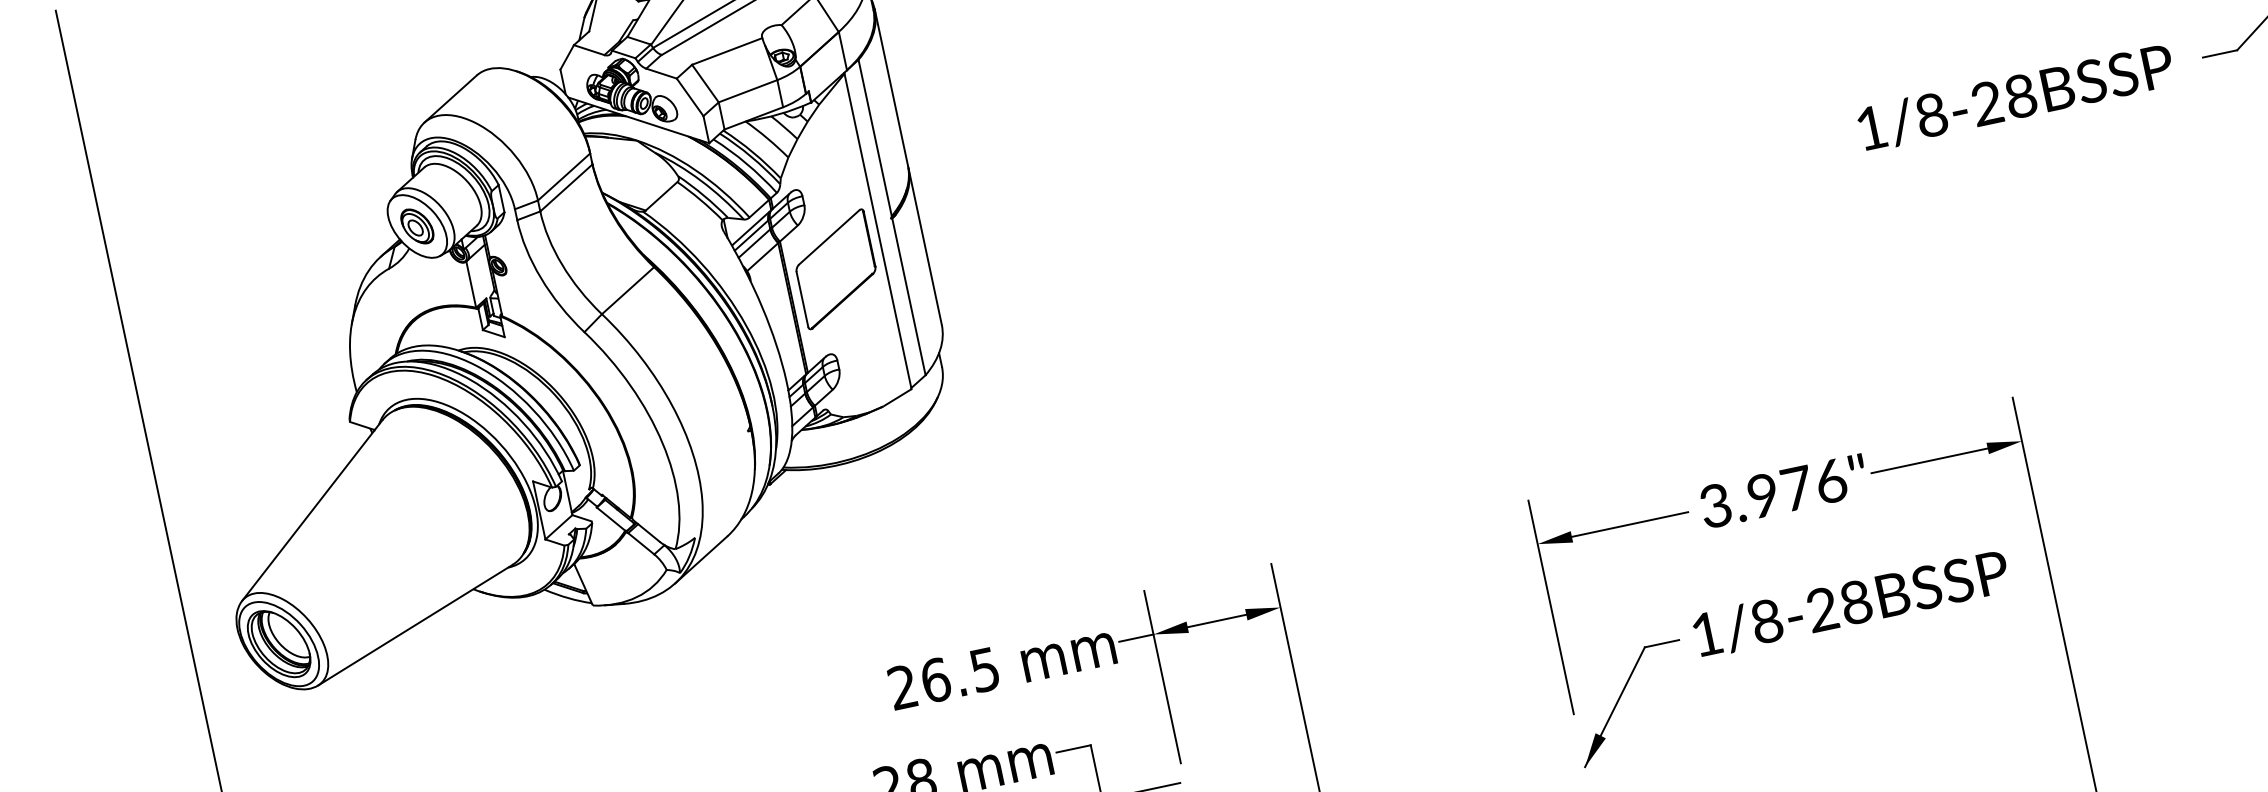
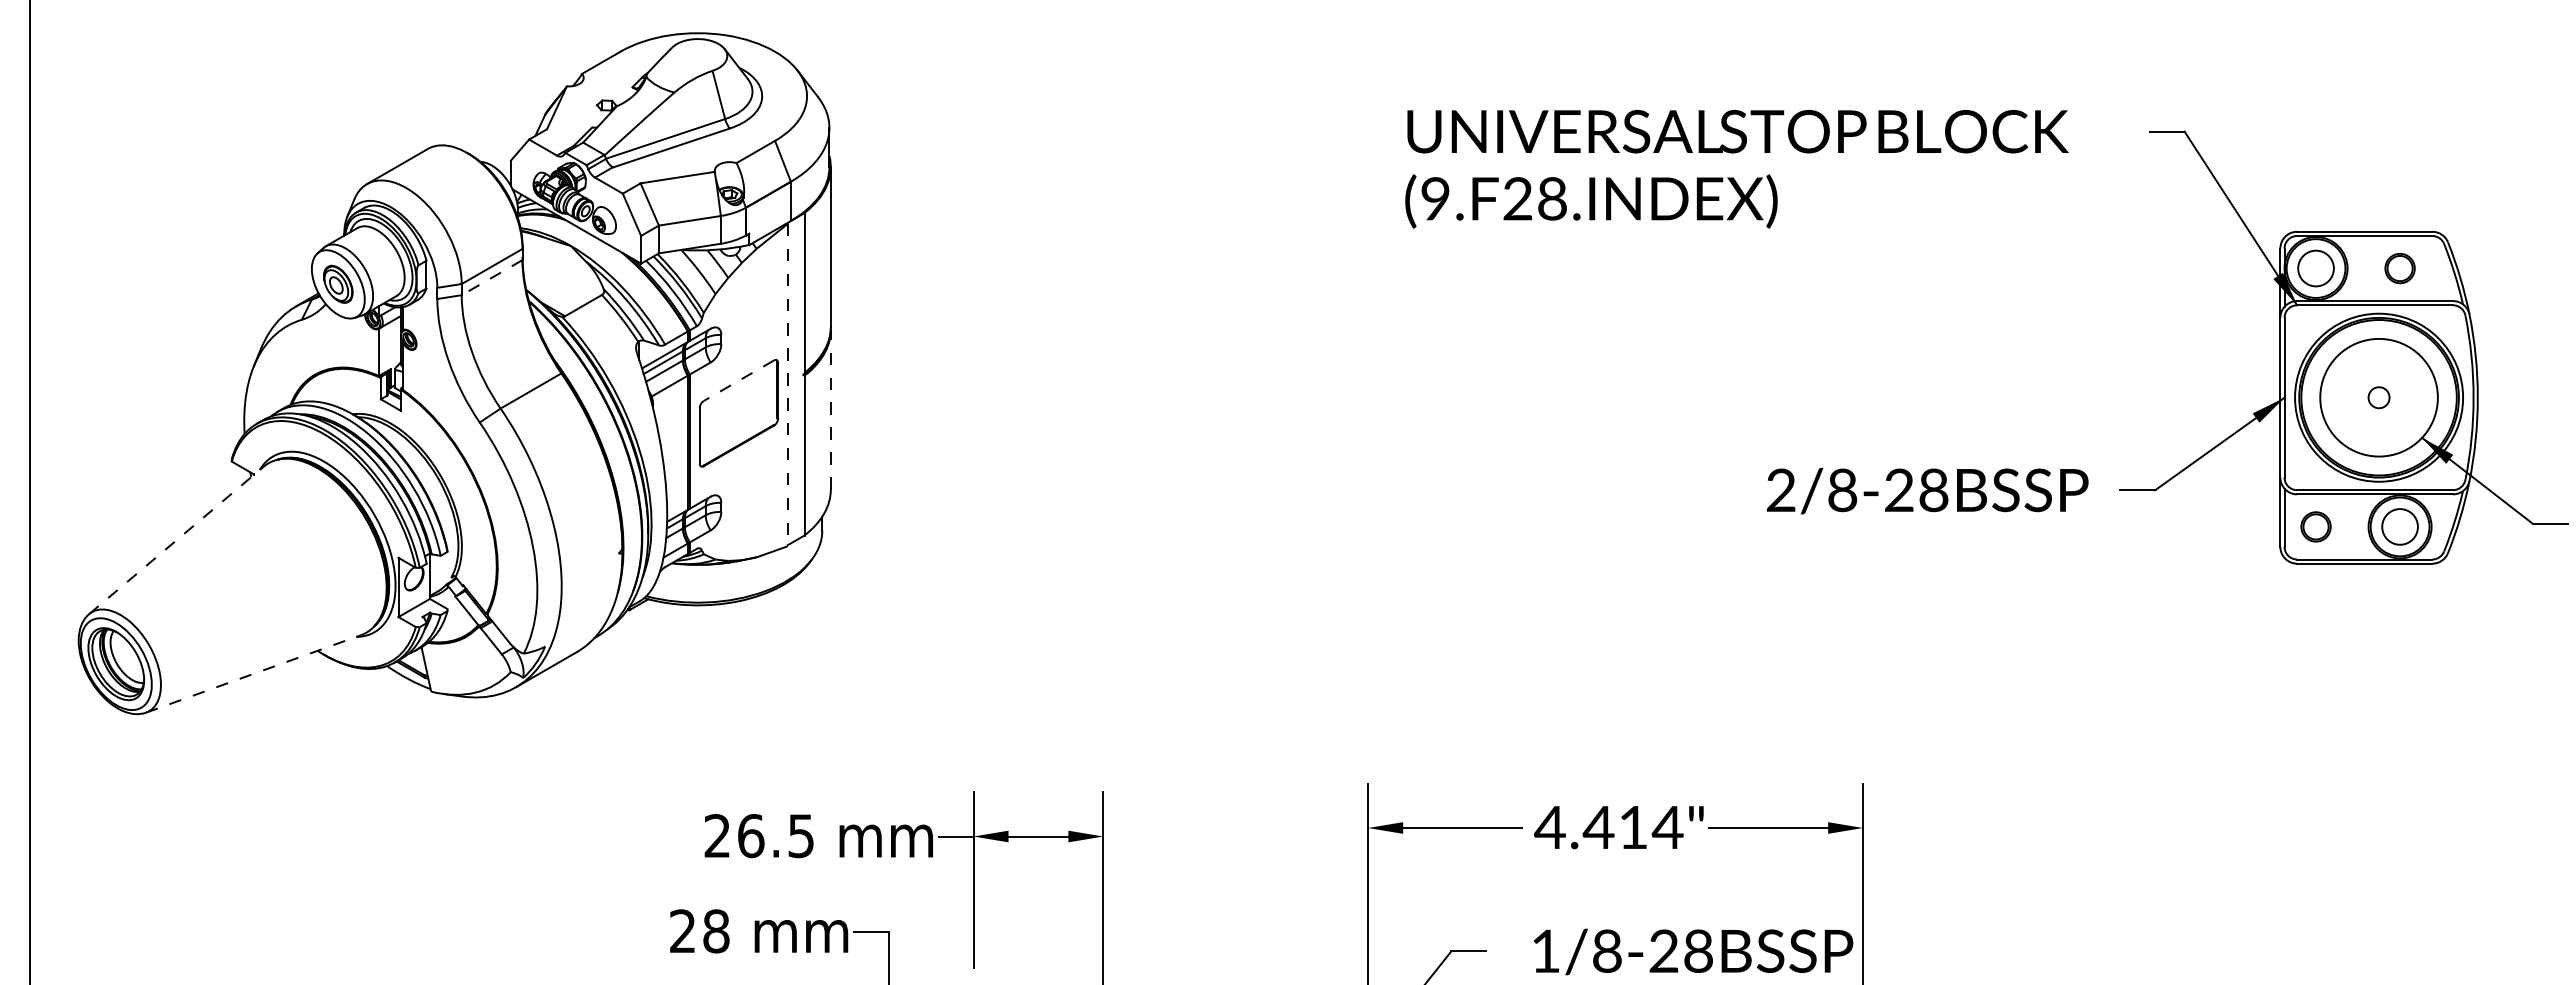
text: (1870, 127) -> (1780, 489), 1/8-28 -> 2/8-28
line: (565, 187) -> (491, 277), solid -> dashed
line: (877, 232) -> (787, 385), solid -> dashed
line: (828, 237) -> (738, 380), solid -> dashed
line: (924, 246) -> (830, 409), solid -> dashed
text: (1772, 493) -> (1608, 827), 3.976" -> 4.414"
line: (312, 510) -> (176, 540), solid -> dashed
text: (1851, 603) -> (1693, 951), moved
line: (416, 624) -> (254, 673), solid -> dashed

